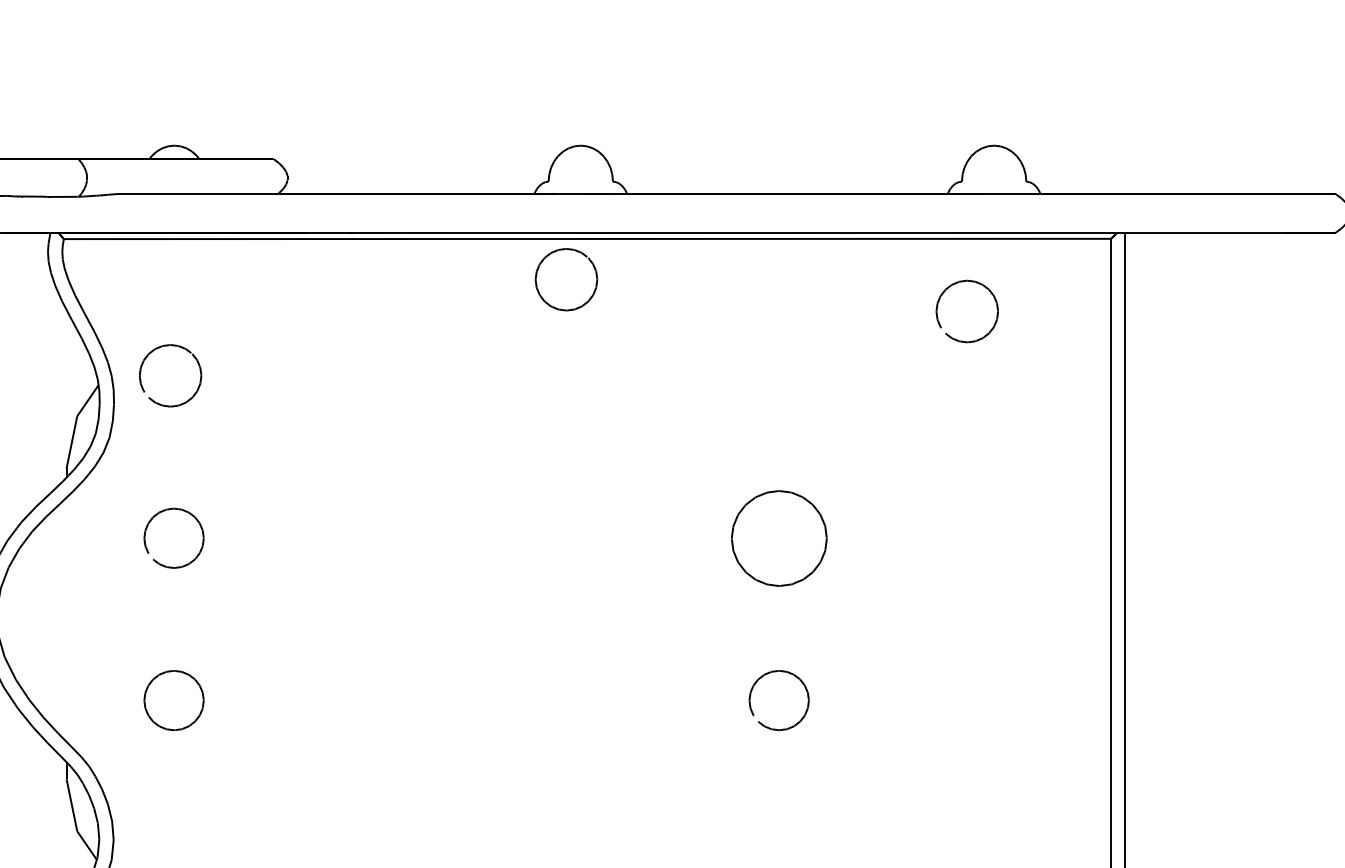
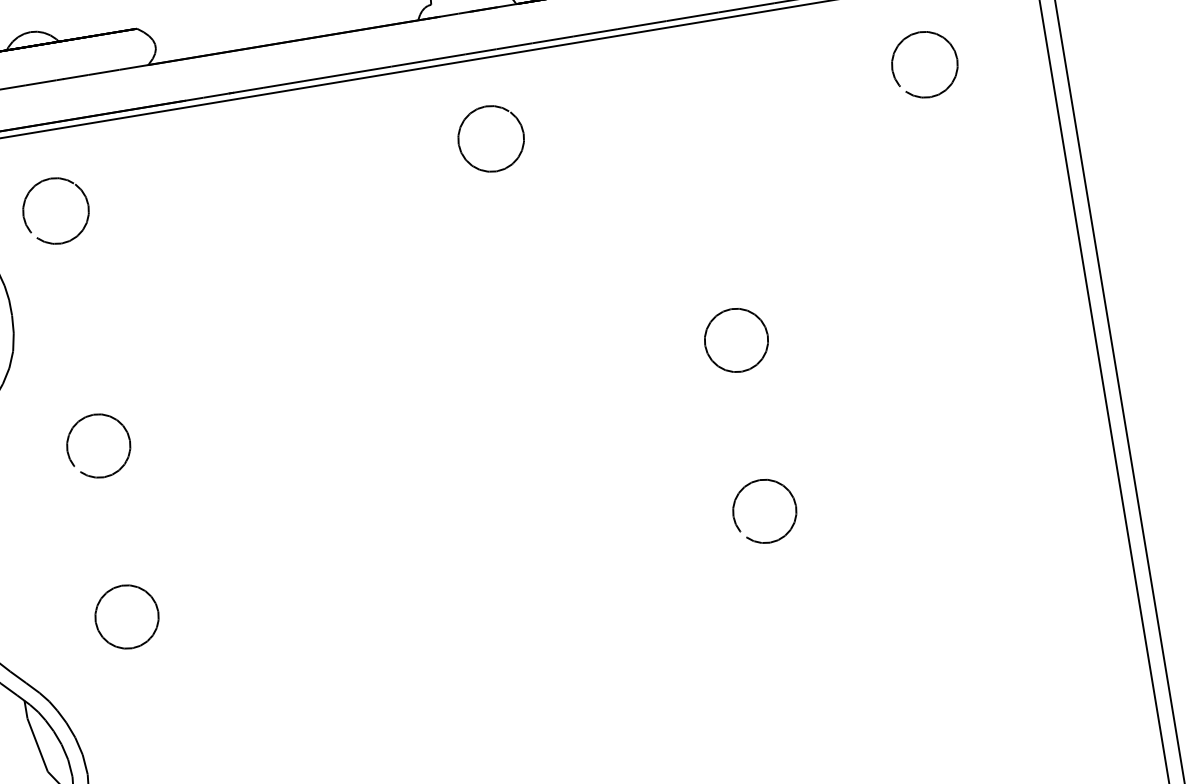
part: (566, 279) -> (491, 138), moved
part: (940, 299) -> (894, 56), moved
part: (168, 346) -> (48, 180), moved
part: (778, 537) -> (735, 339), size x0.62

